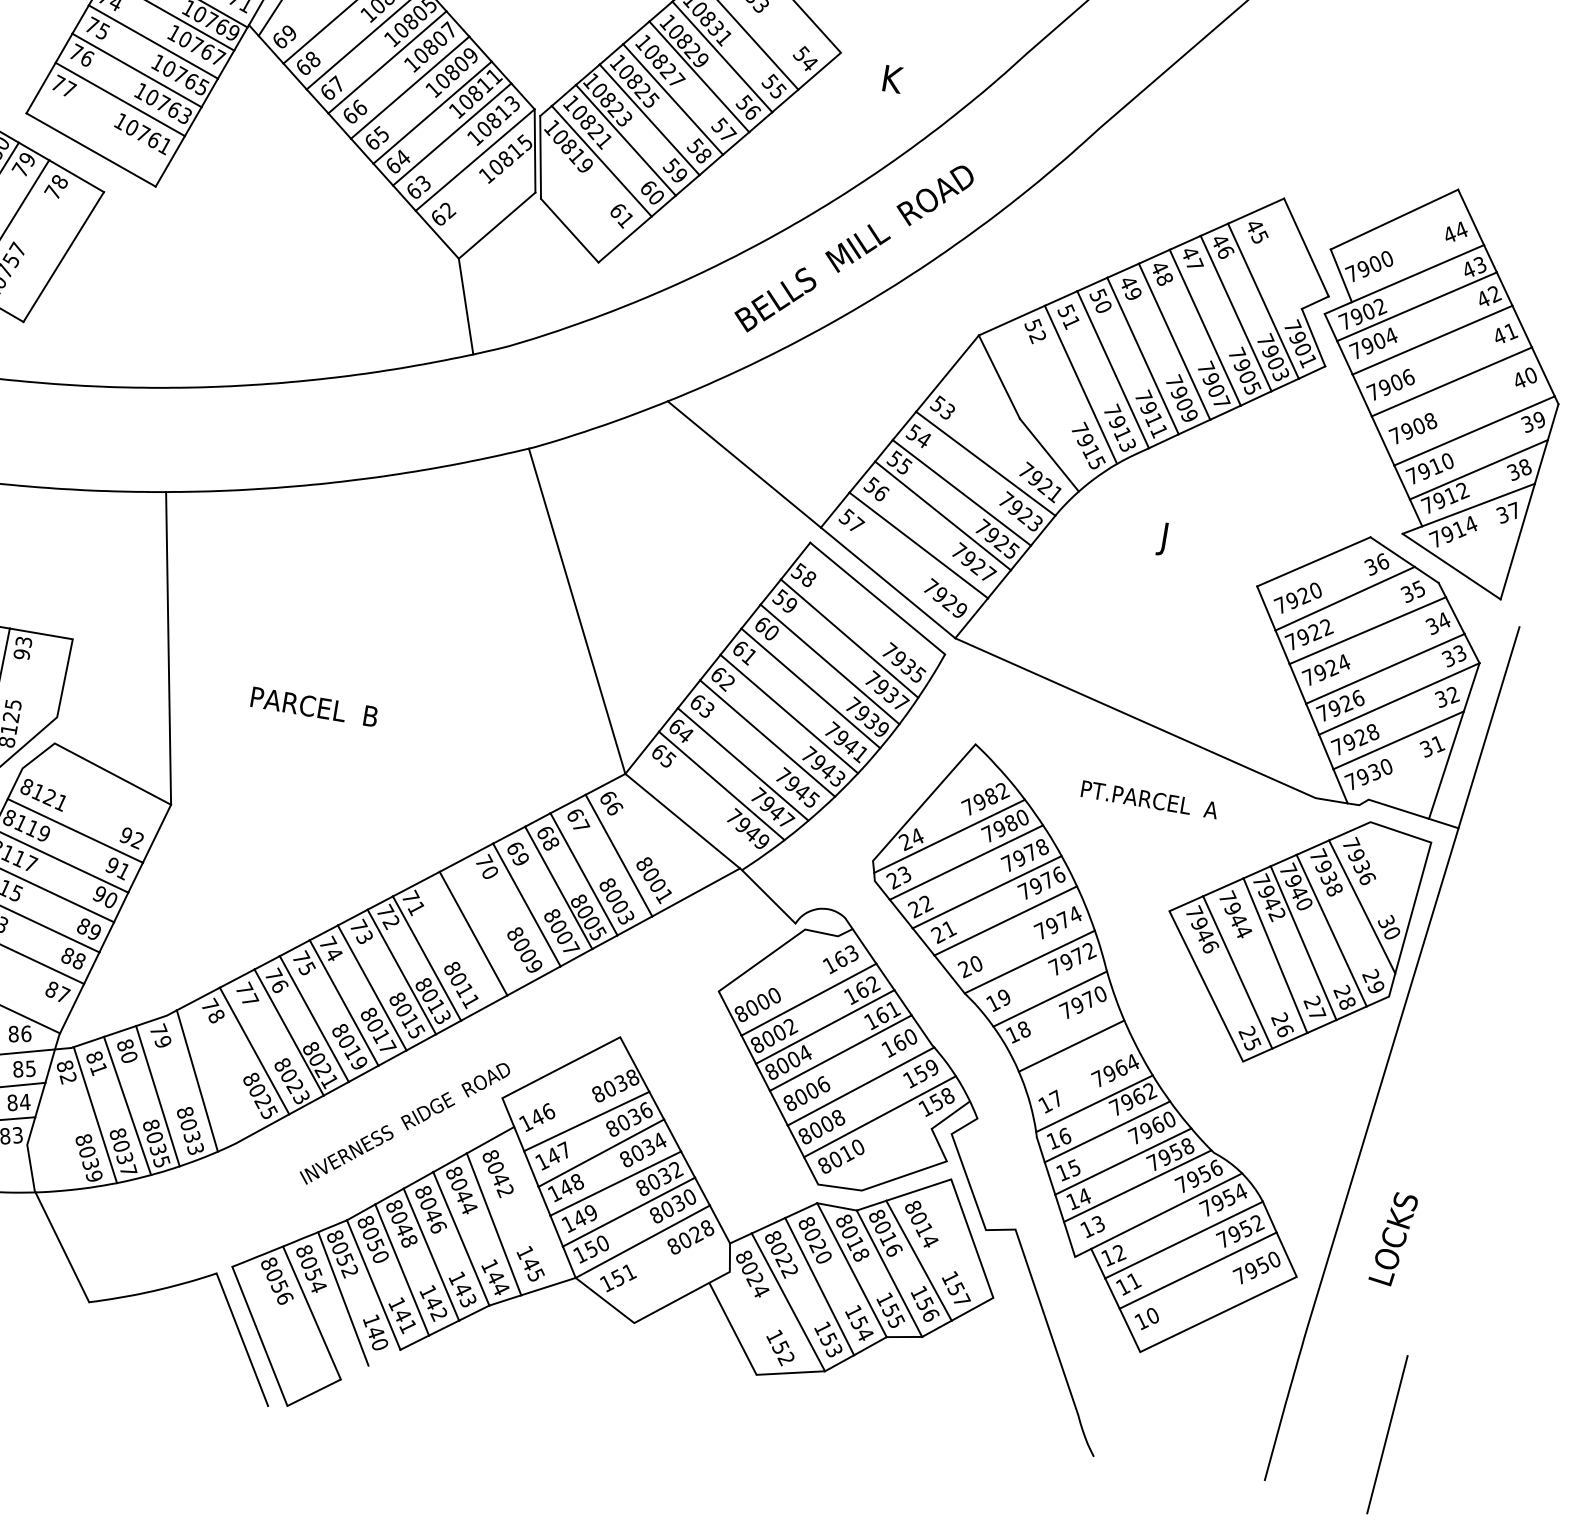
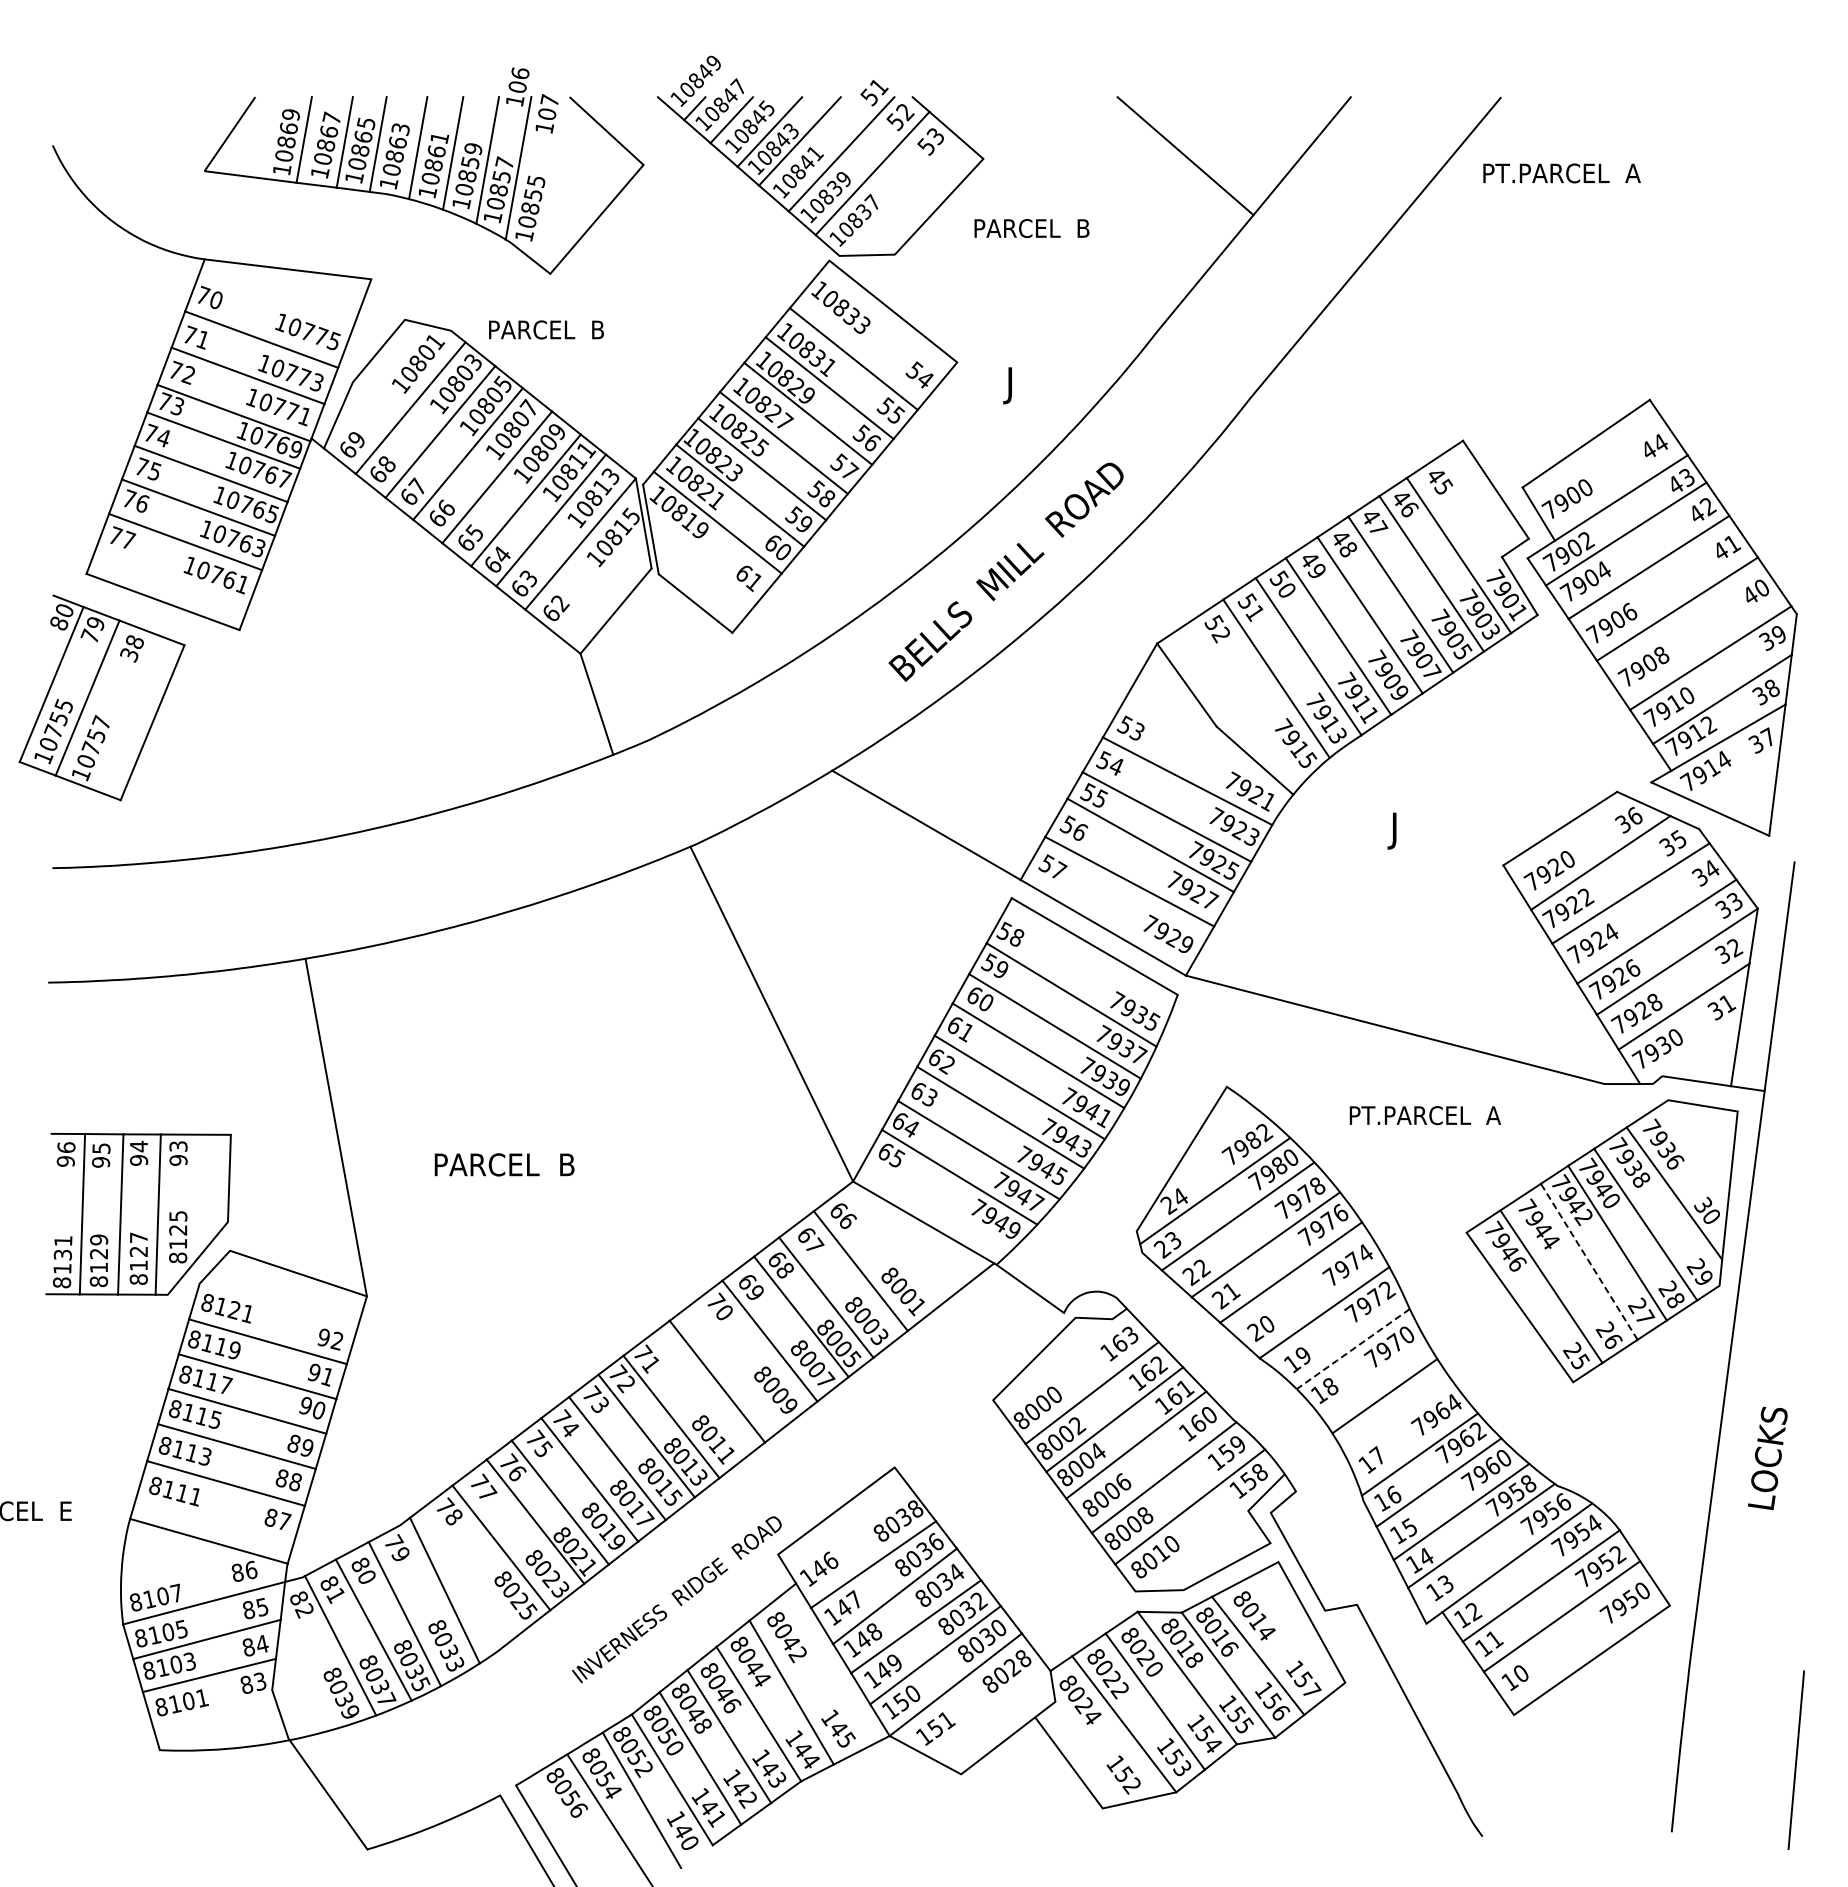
text: (889, 82) -> (1015, 385), K -> J
text: (52, 192) -> (128, 654), 78 -> 38
line: (1275, 955) -> (1589, 1261), solid -> dashed
line: (1049, 999) -> (1352, 1349), solid -> dashed
text: (1393, 1239) -> (1767, 1458), moved

